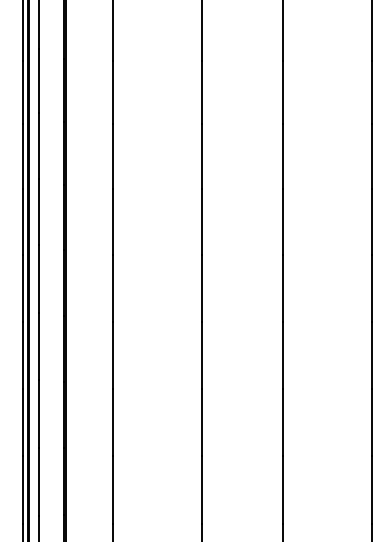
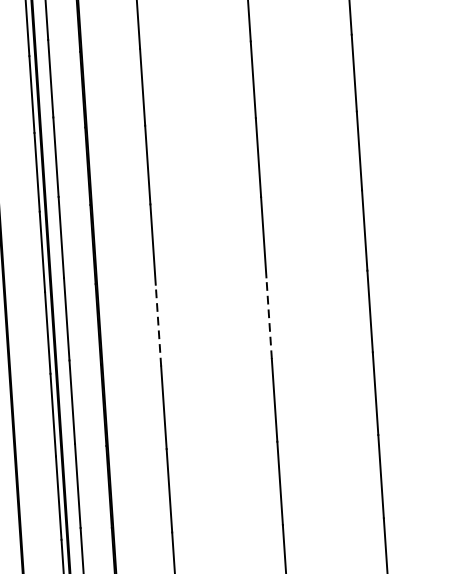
line: (112, 222) -> (158, 326), solid -> dashed
line: (201, 222) -> (268, 318), solid -> dashed

